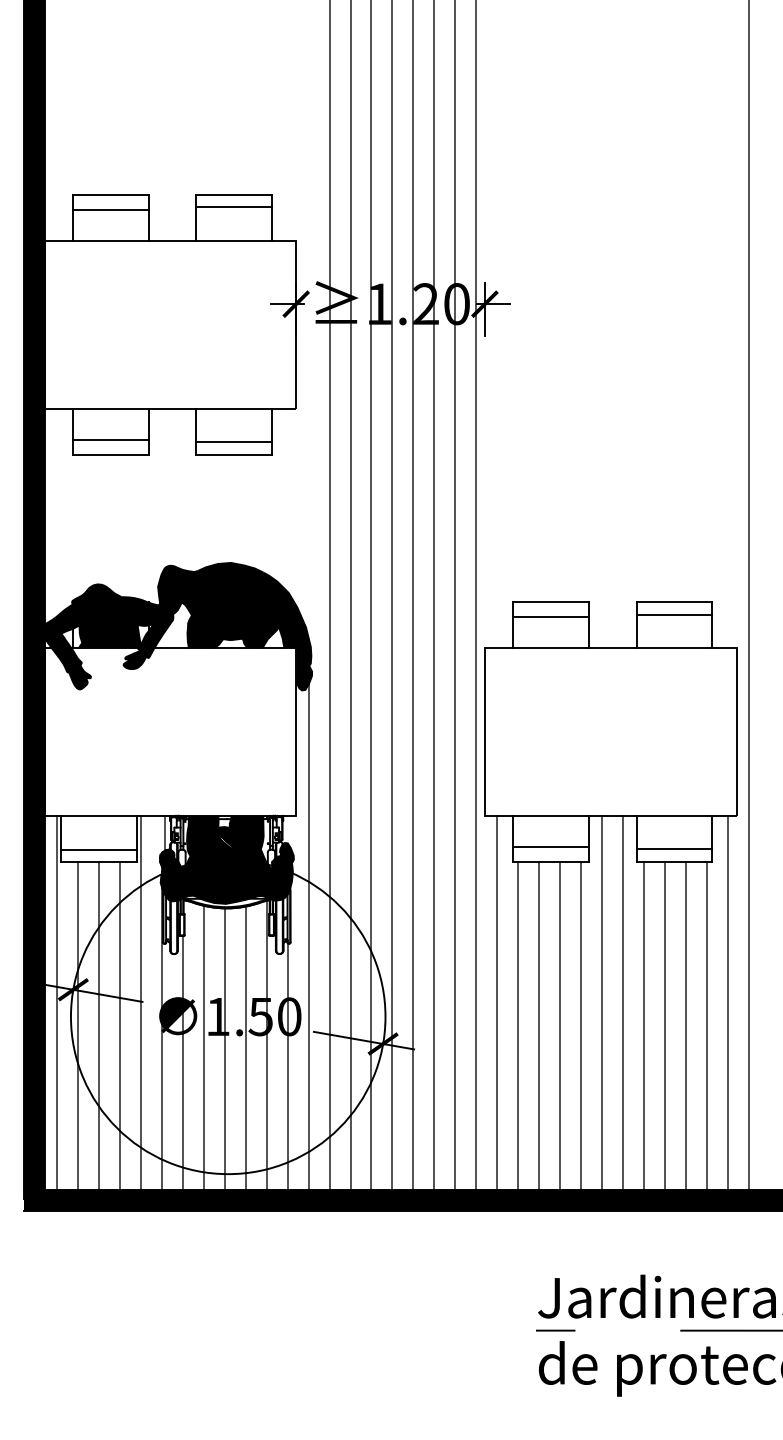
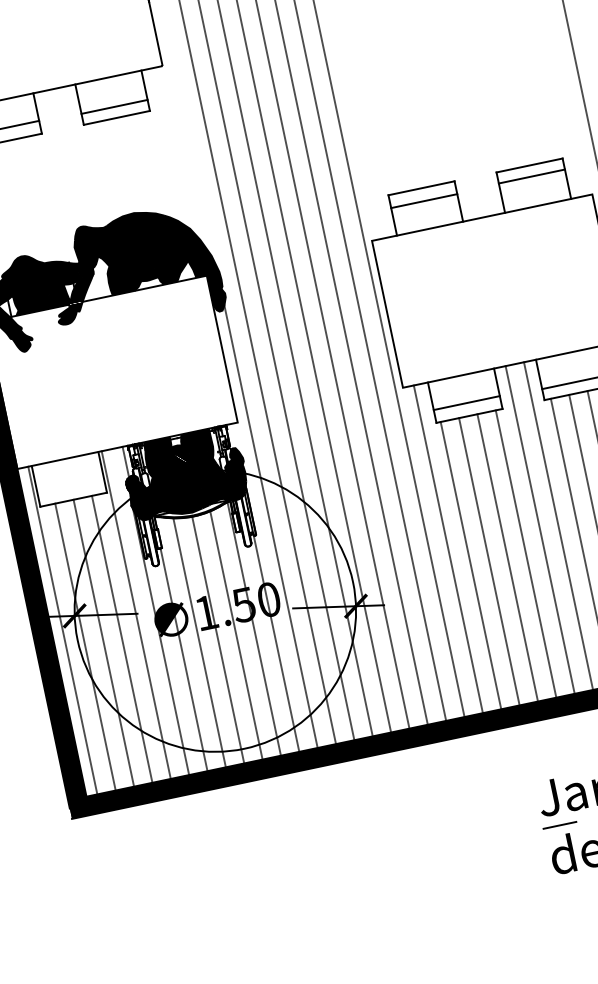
line: (98, 849) -> (70, 488), removed

